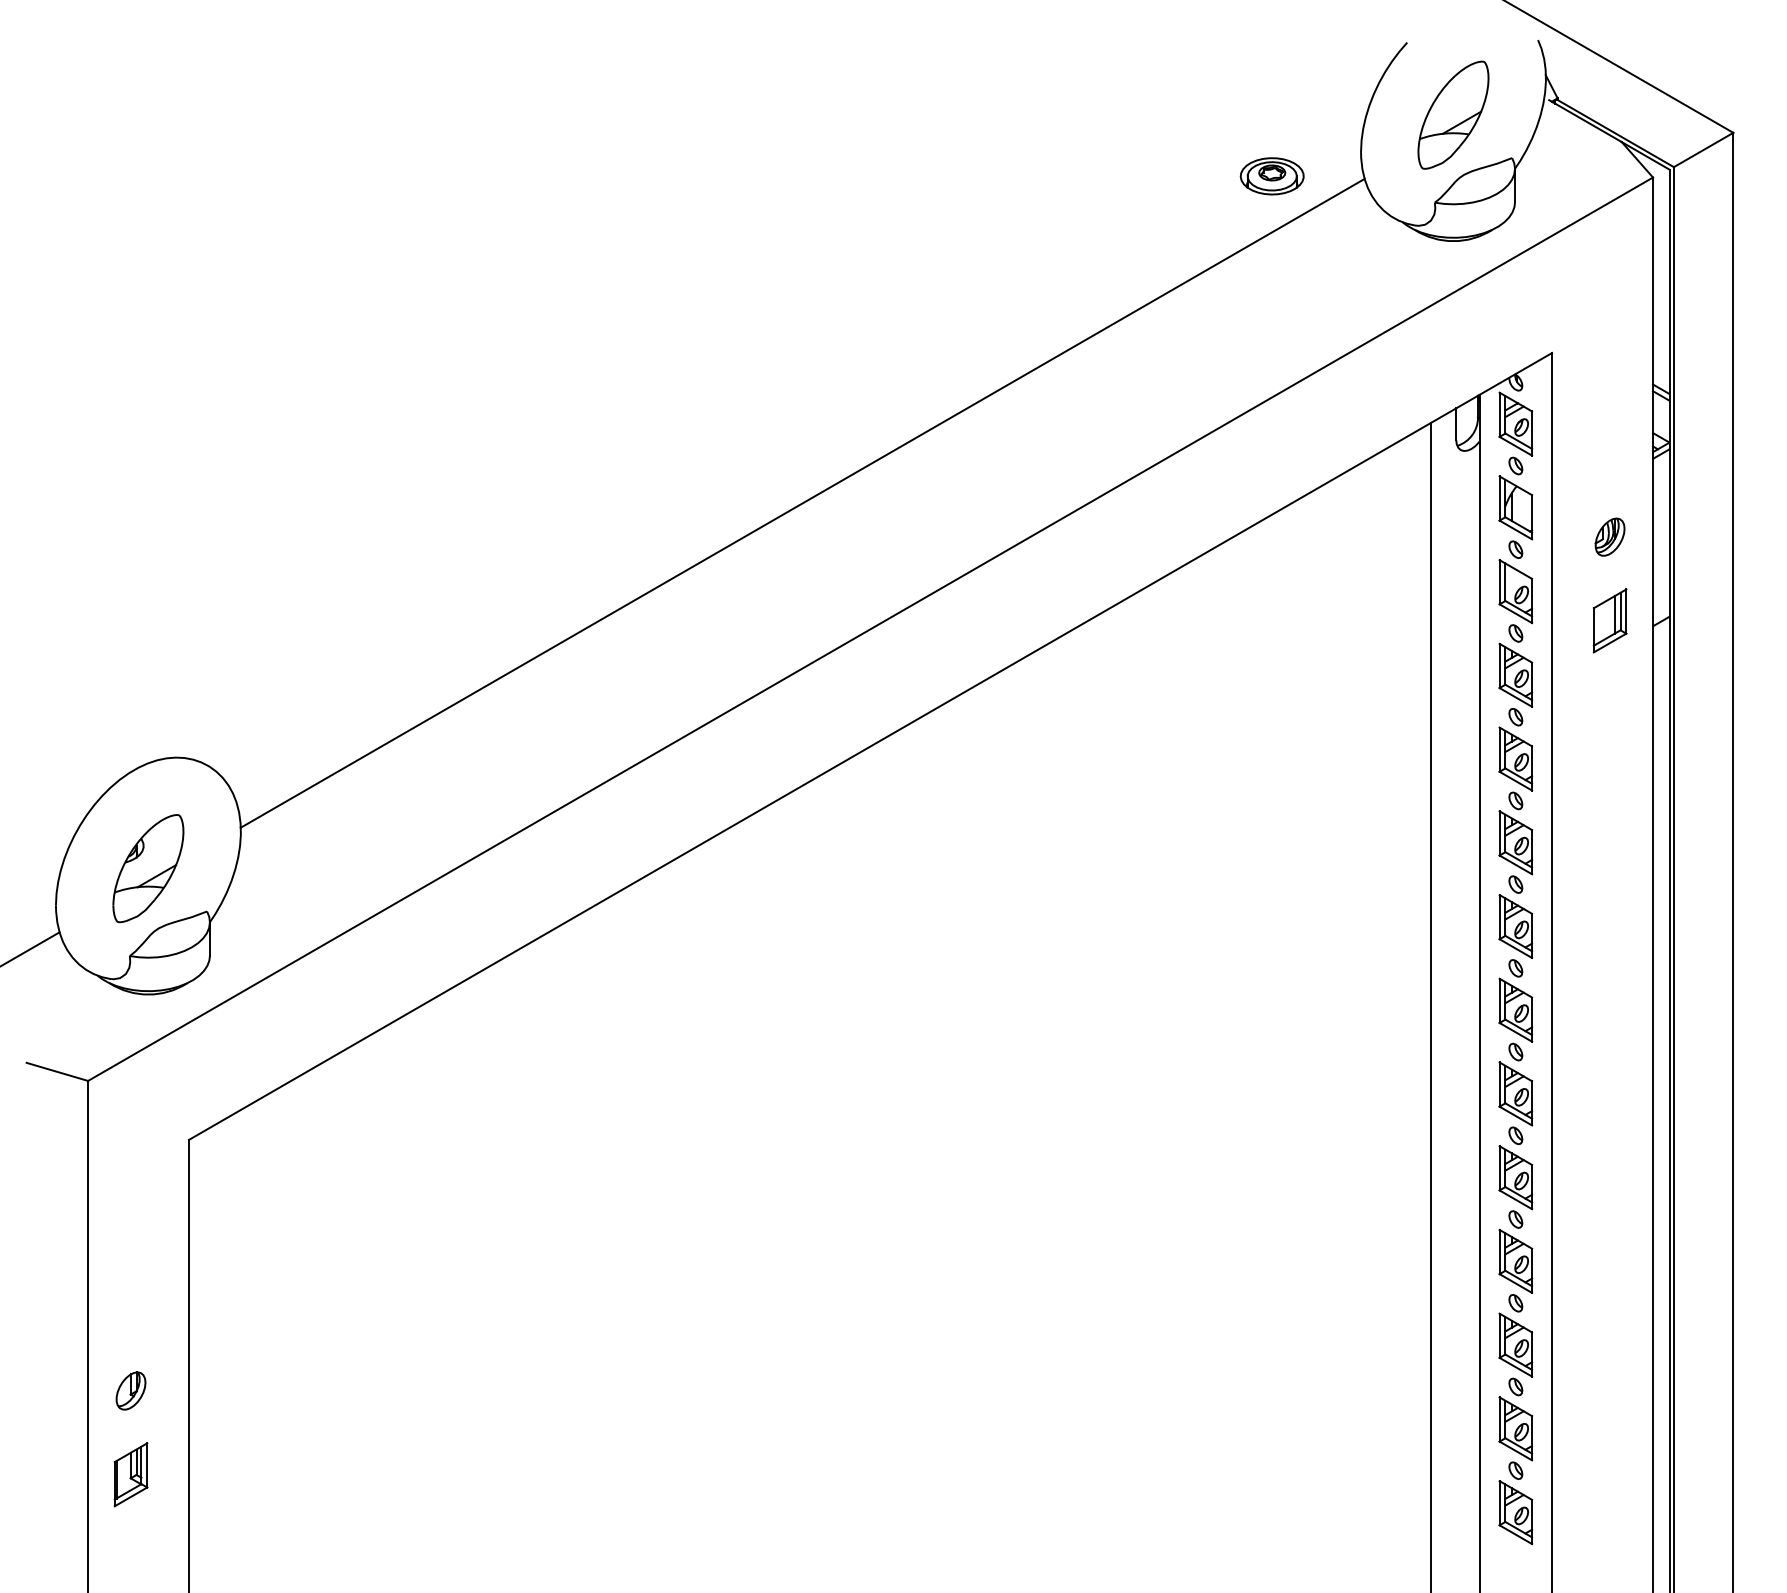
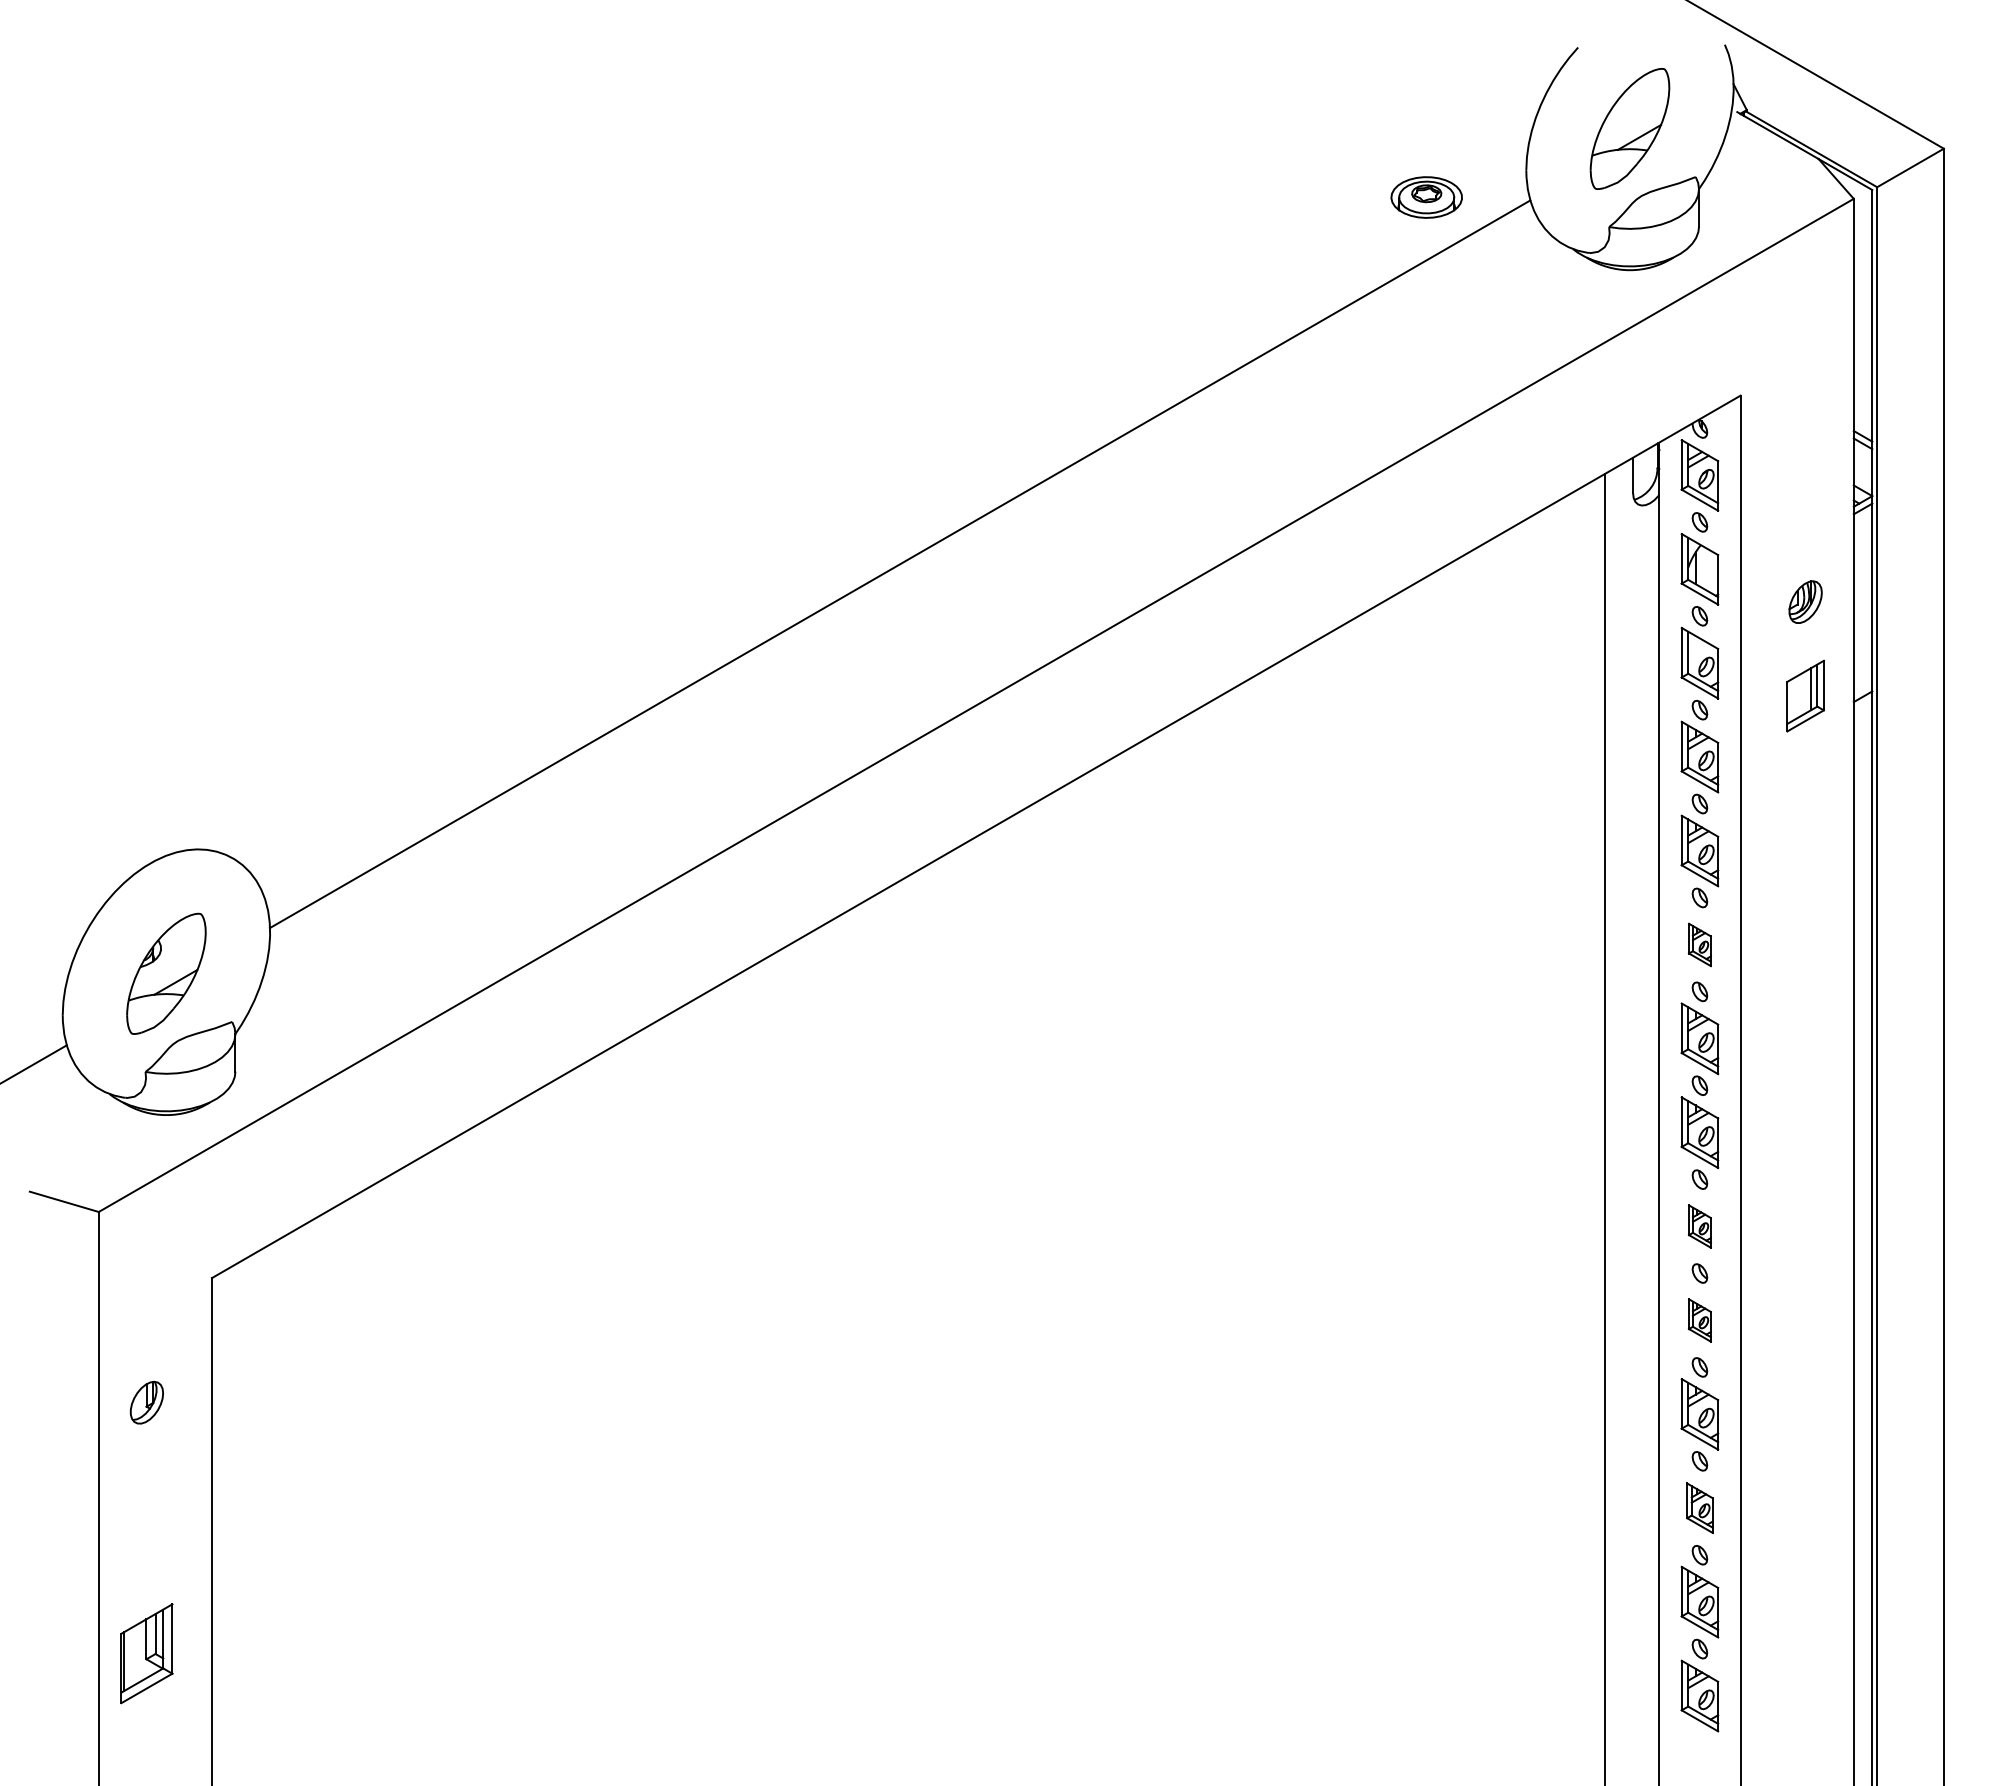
part: (1515, 842) -> (1699, 944), size x0.6
part: (1515, 1093) -> (1699, 1226), size x0.6
part: (1515, 1177) -> (1699, 1320), size x0.6
part: (1515, 1344) -> (1699, 1507), size x0.7
part: (130, 1390) -> (146, 1402), moved
part: (130, 1474) -> (146, 1653), size x1.4

